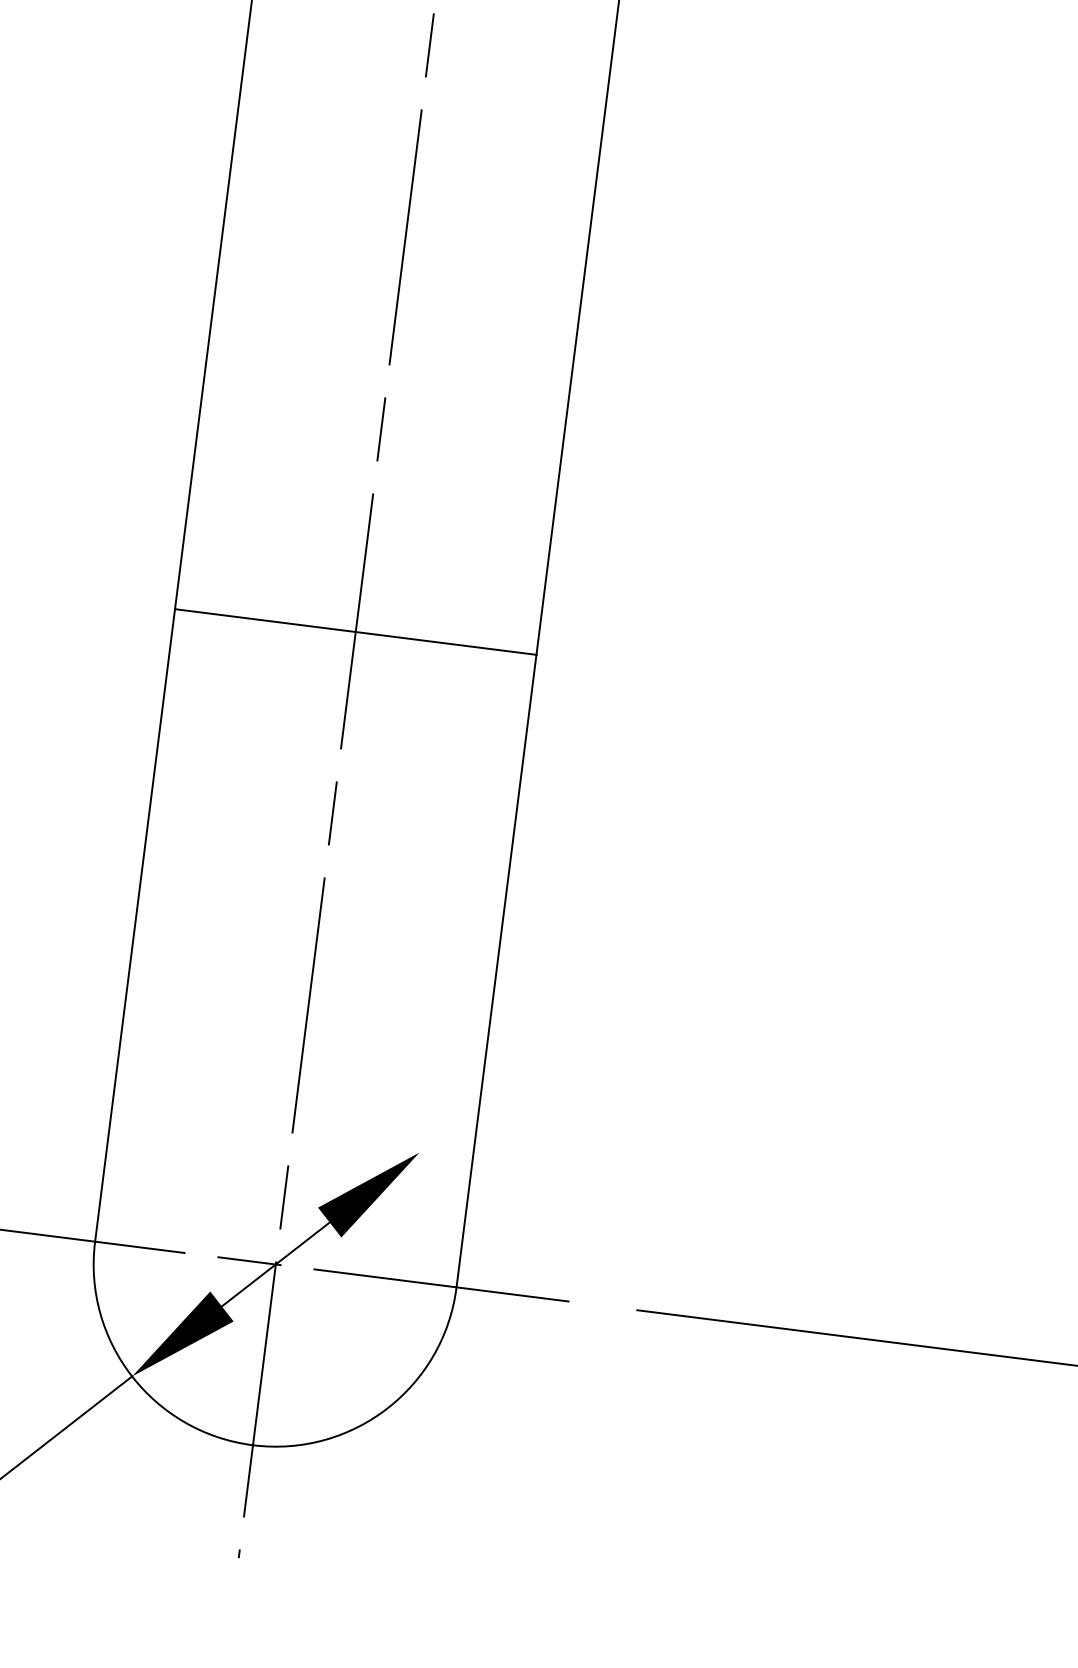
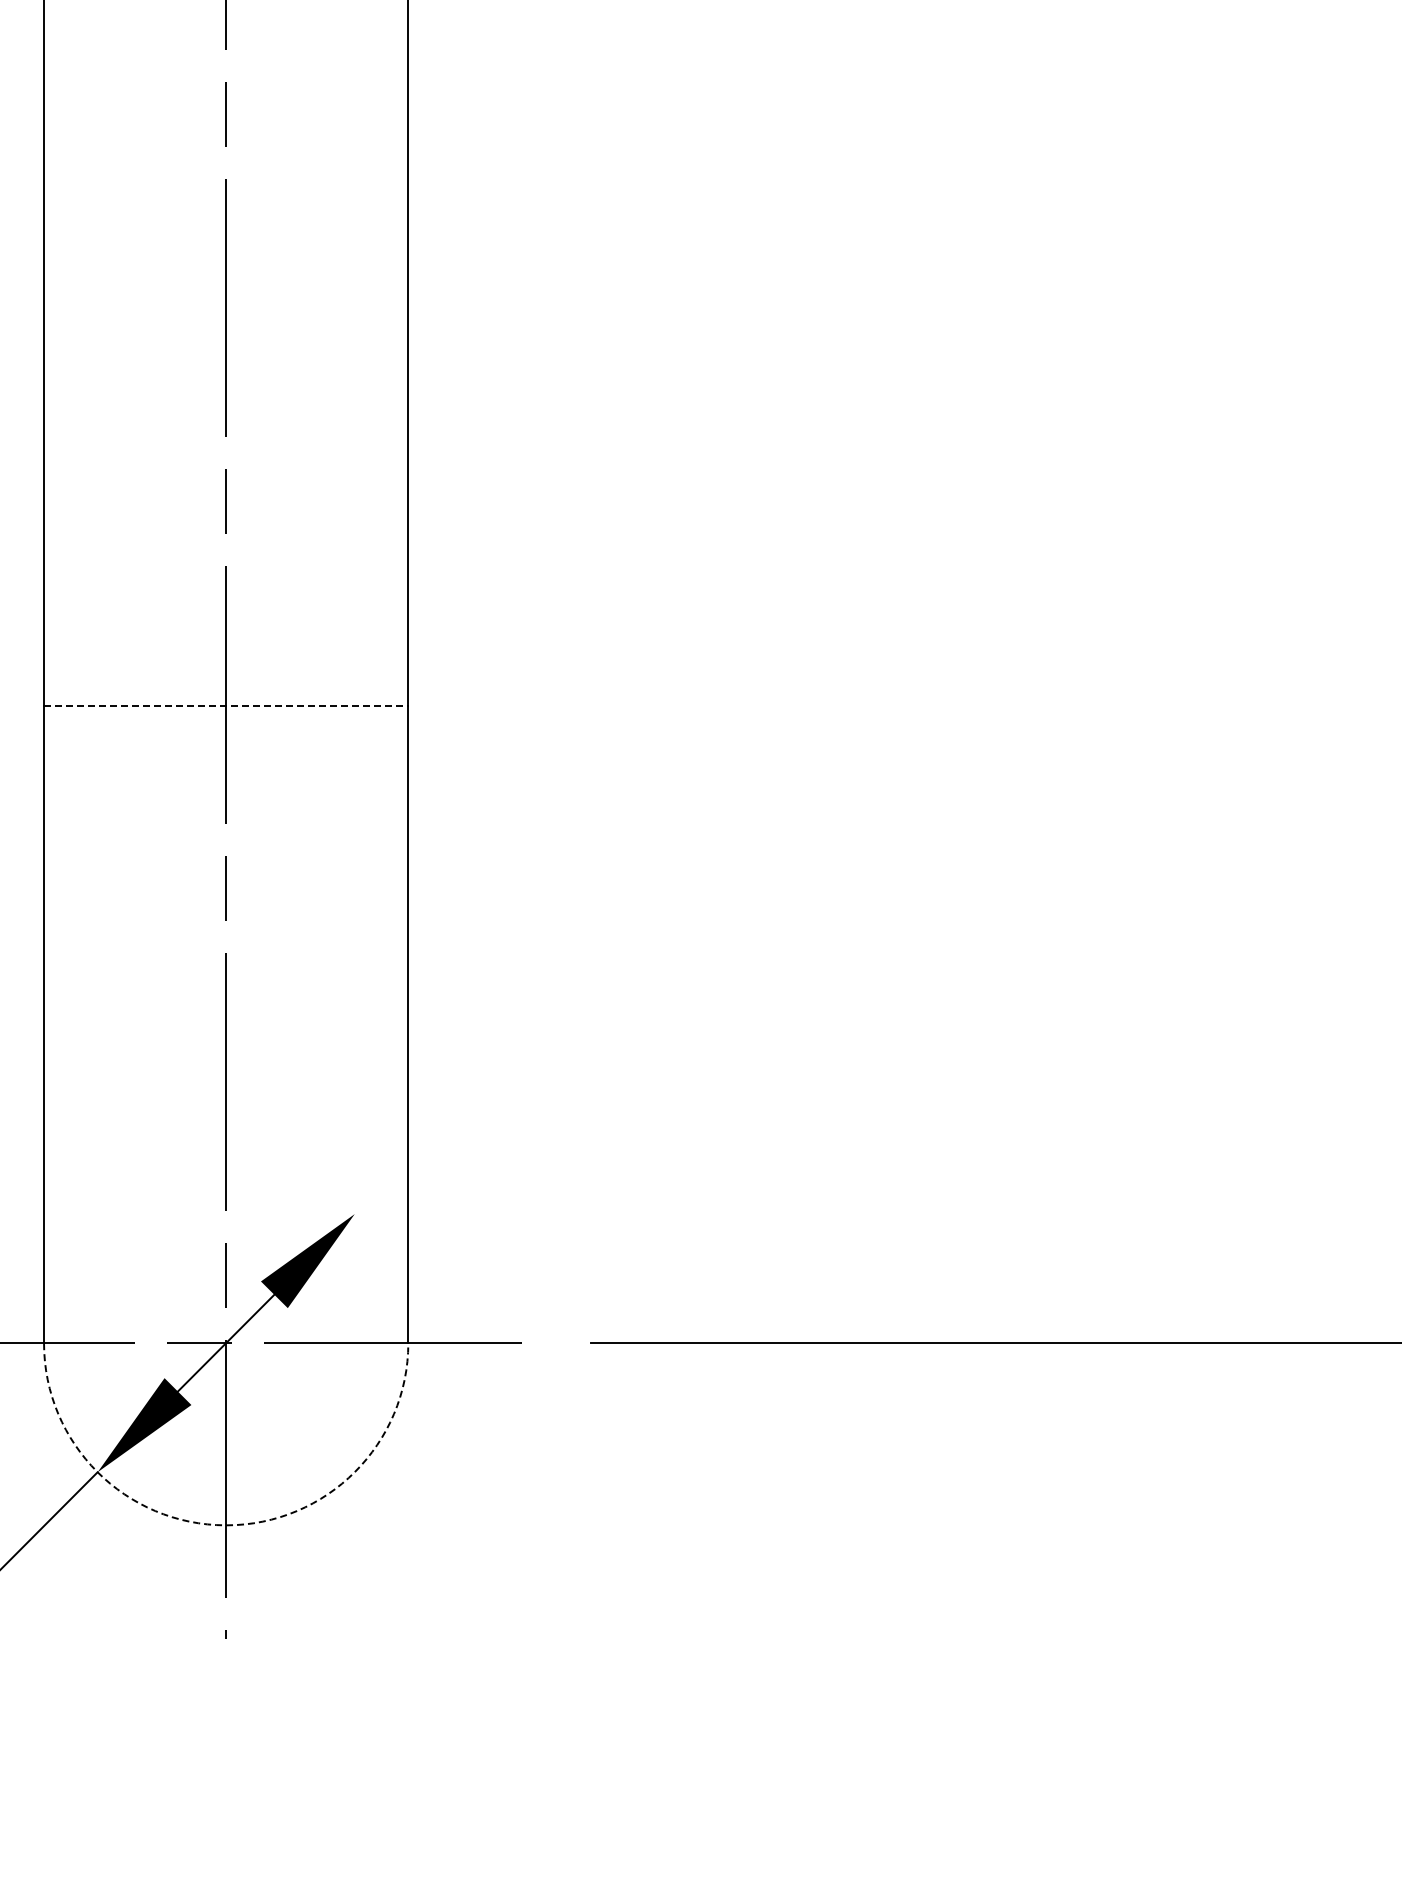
line: (356, 631) -> (226, 705), solid -> dashed
arc: (253, 1445) -> (226, 1525), solid -> dashed

